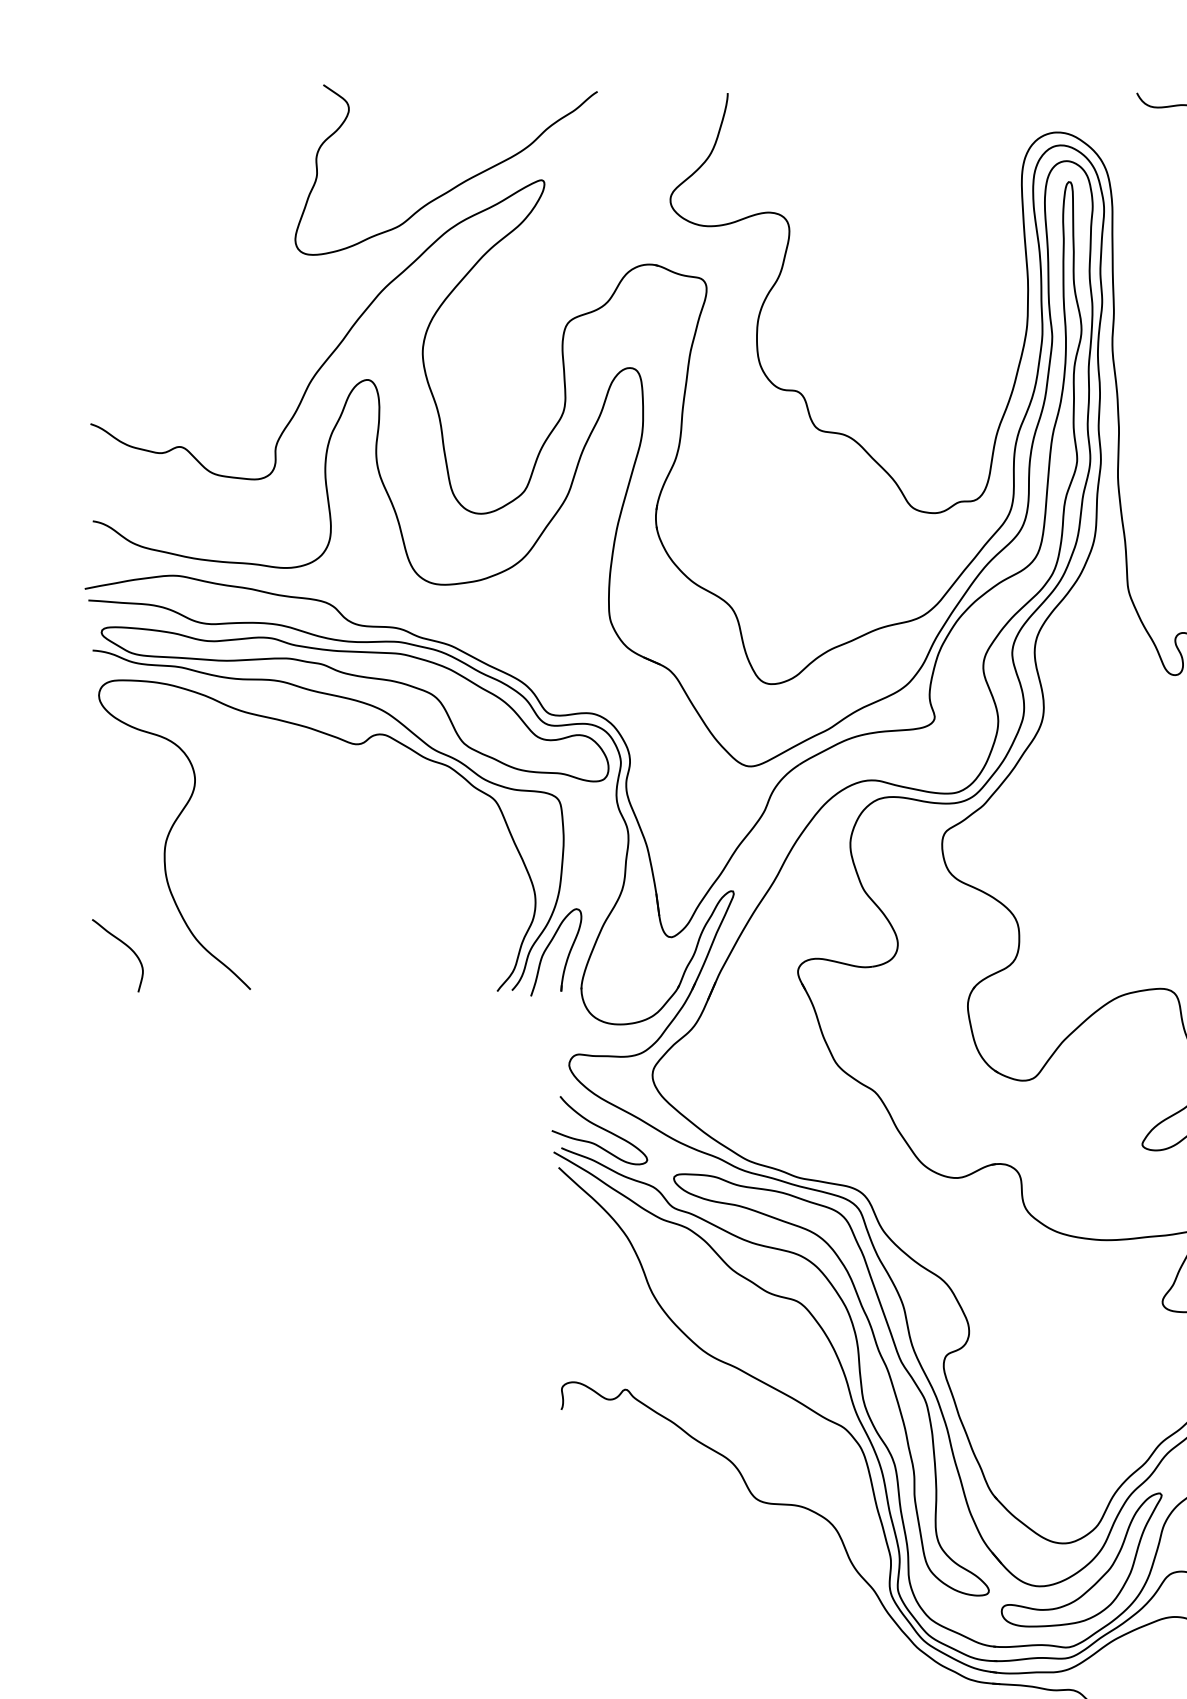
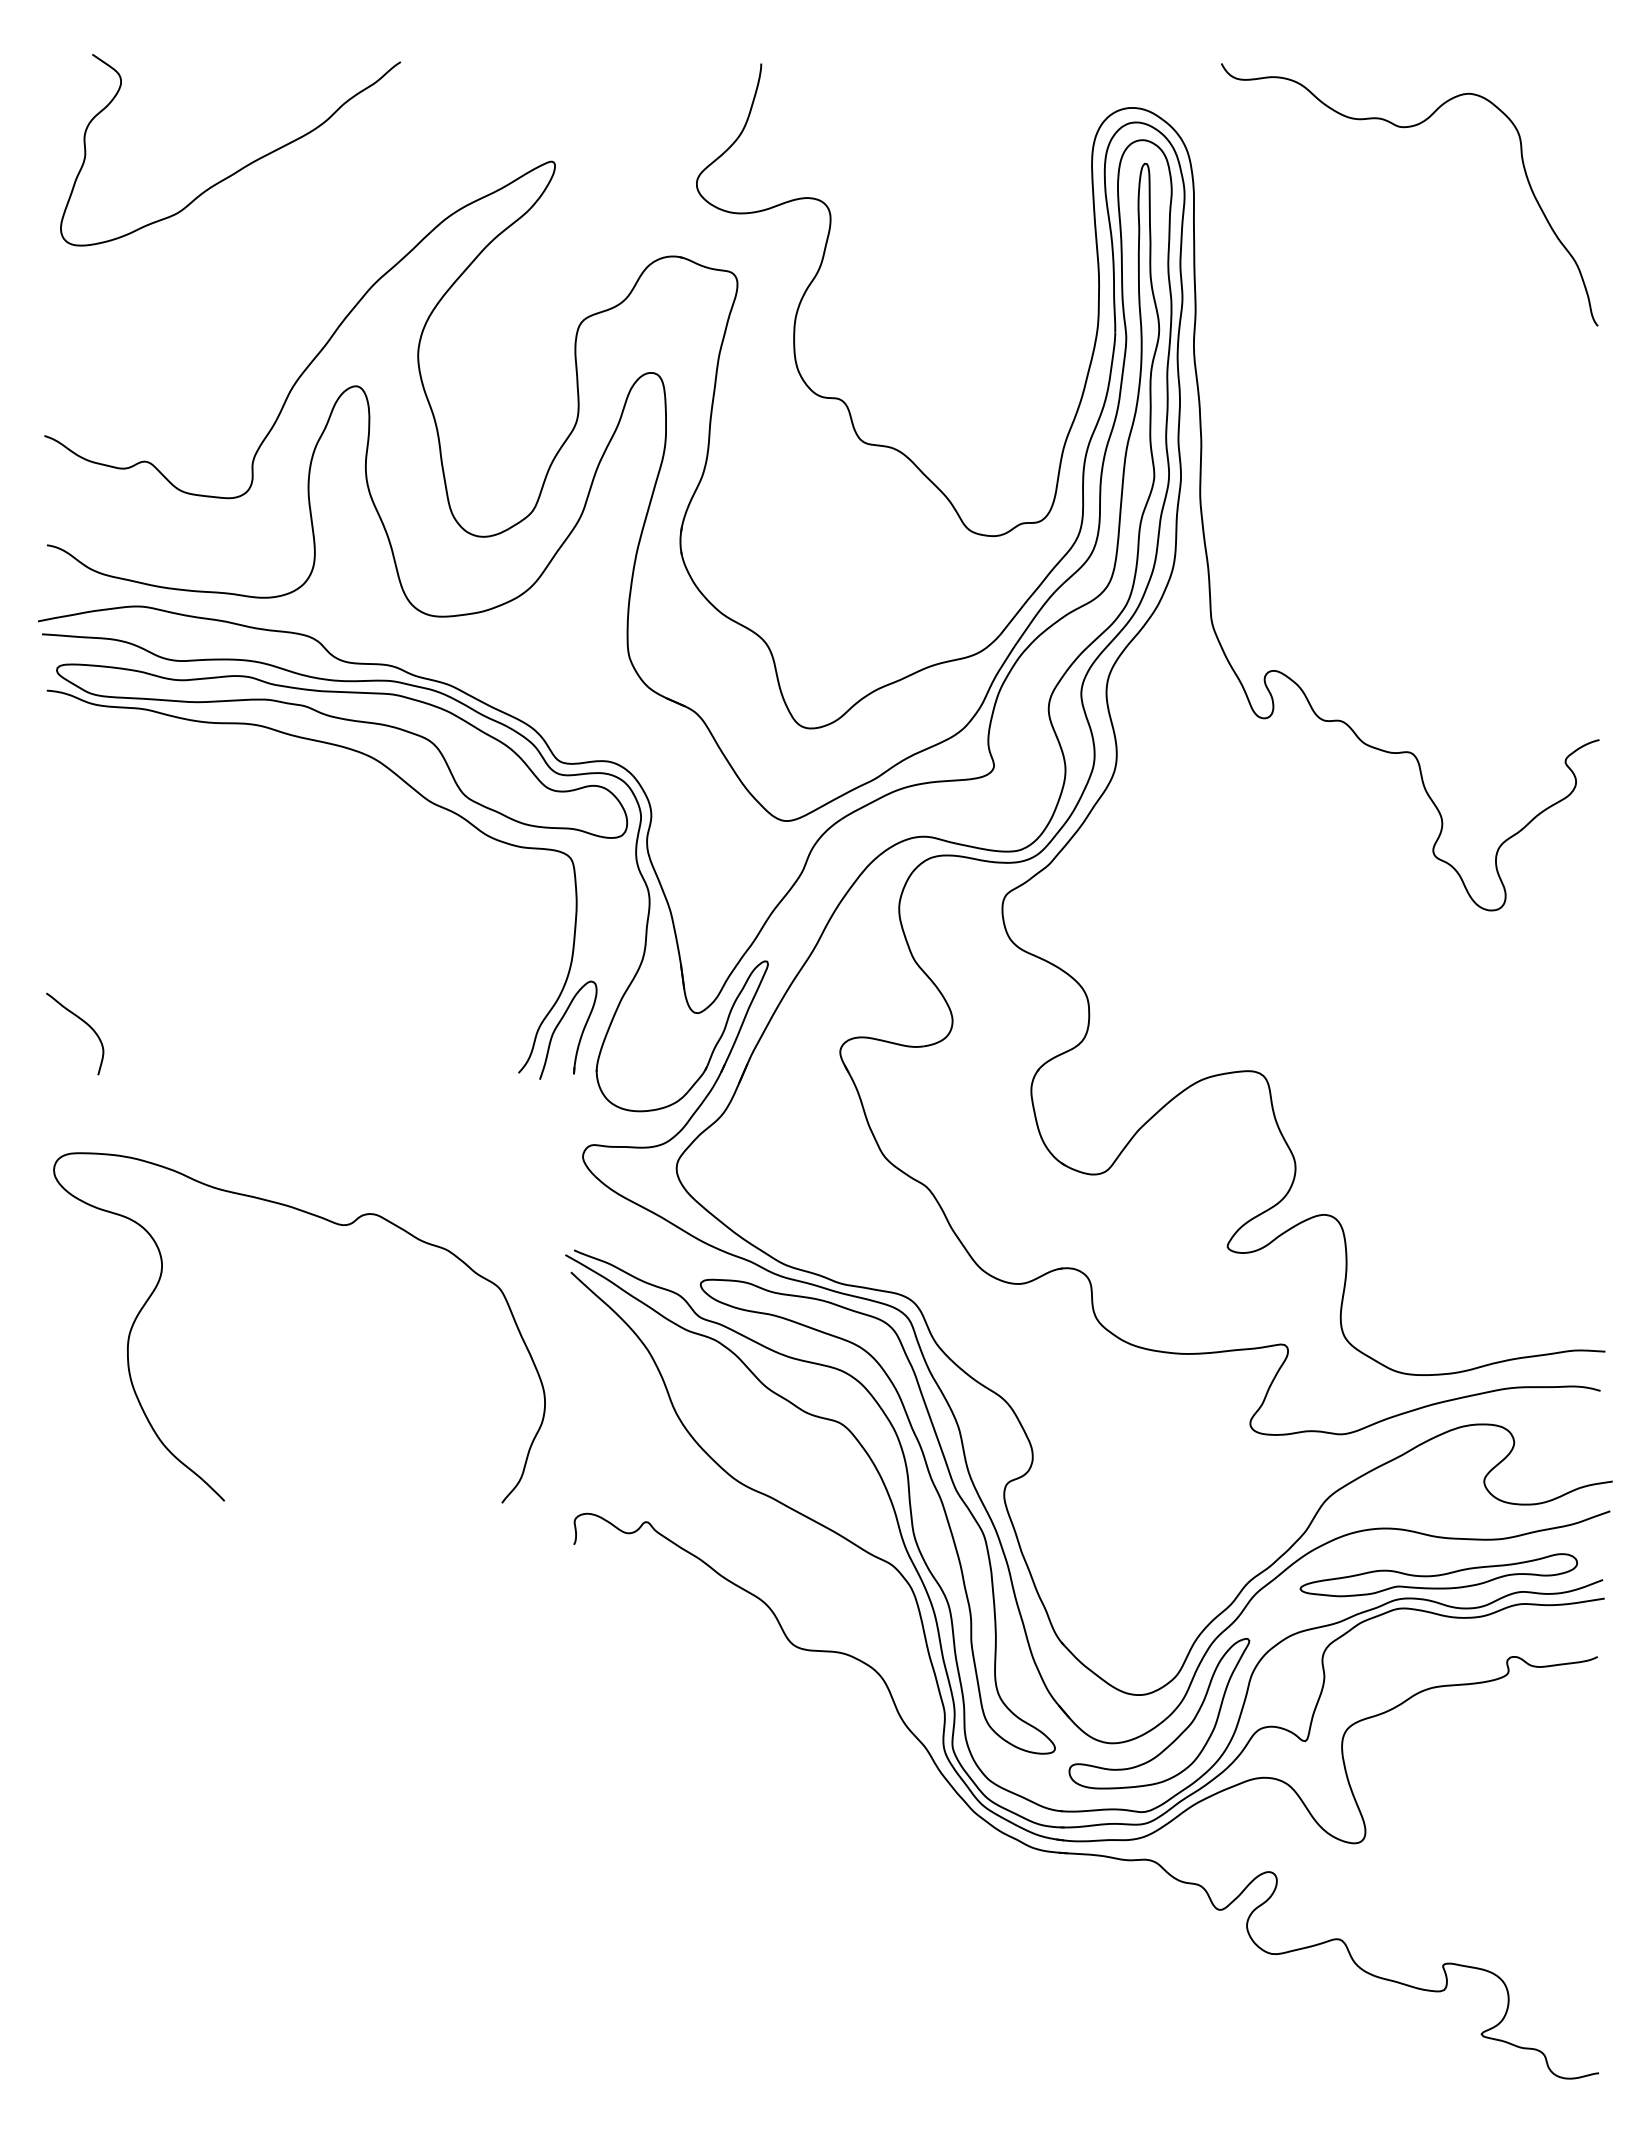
curve: (455, 186) -> (240, 168), moved
curve: (346, 742) -> (332, 1223), moved
curve: (600, 1128) -> (618, 1228), removed

